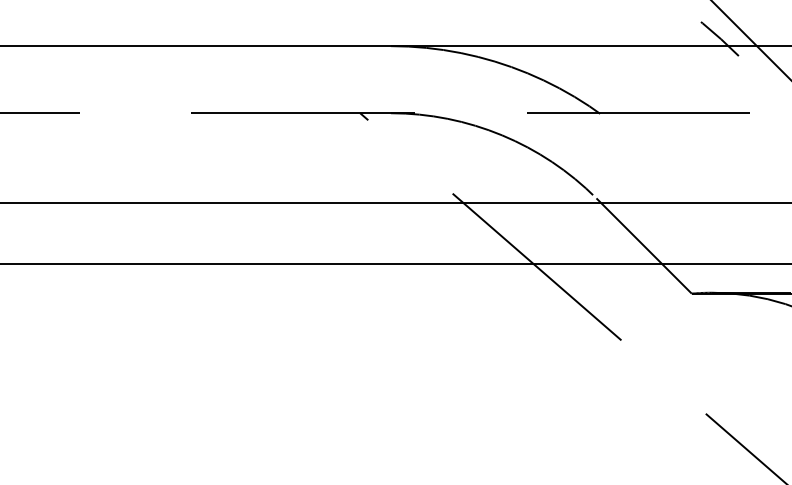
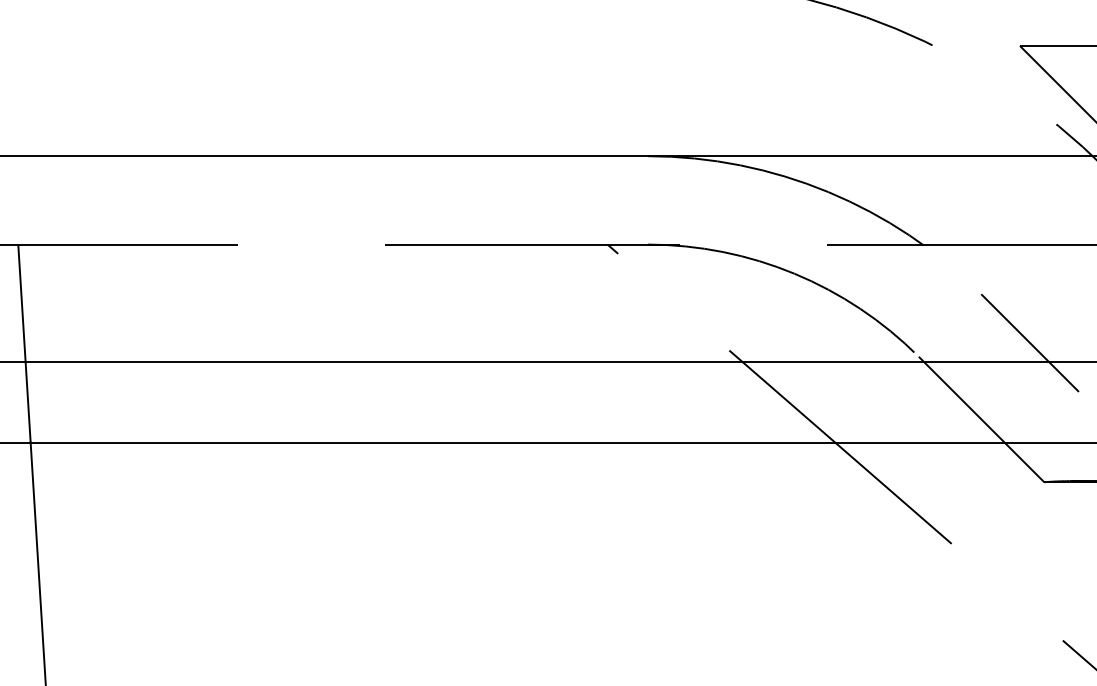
line: (680, 187) -> (1029, 342), added

